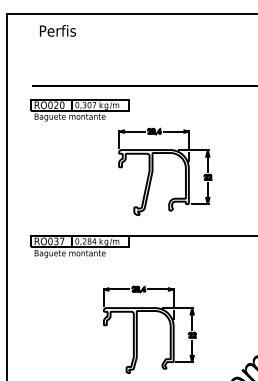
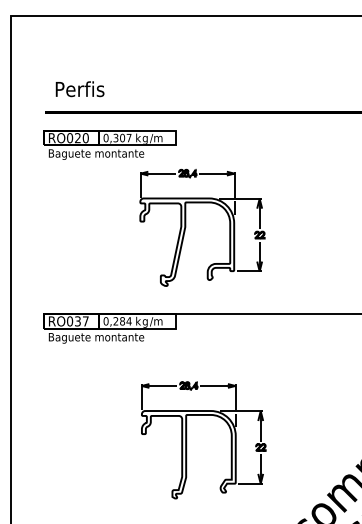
text: (57, 31) -> (79, 89), moved
part: (153, 171) -> (186, 227), moved

